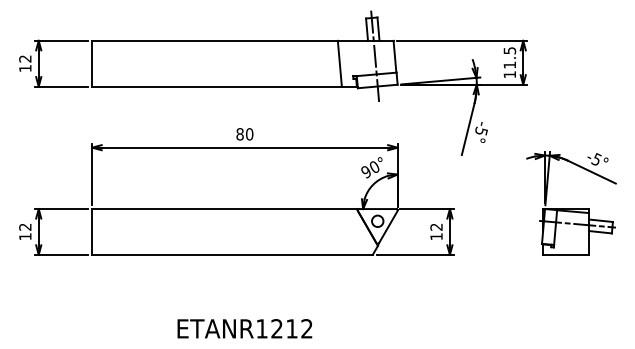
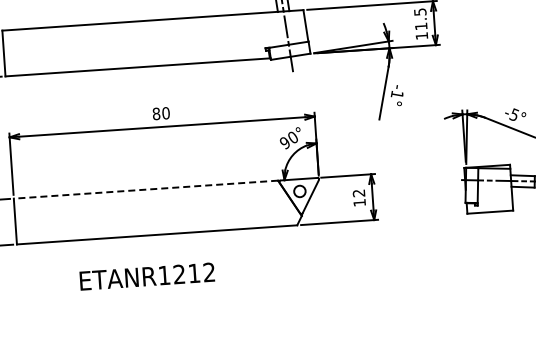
line: (339, 63) -> (250, 36), removed
text: (480, 130) -> (396, 93), -5° -> -1°
line: (223, 209) -> (145, 190), solid -> dashed
text: (244, 328) -> (146, 276), moved

